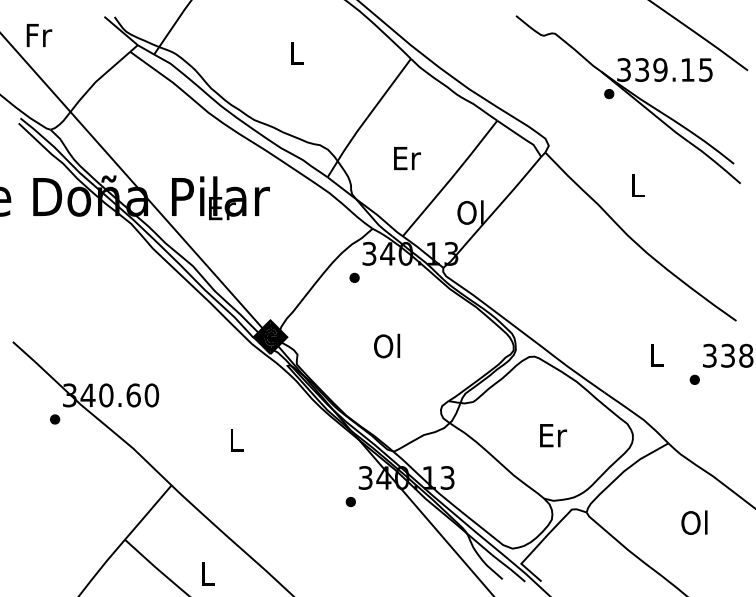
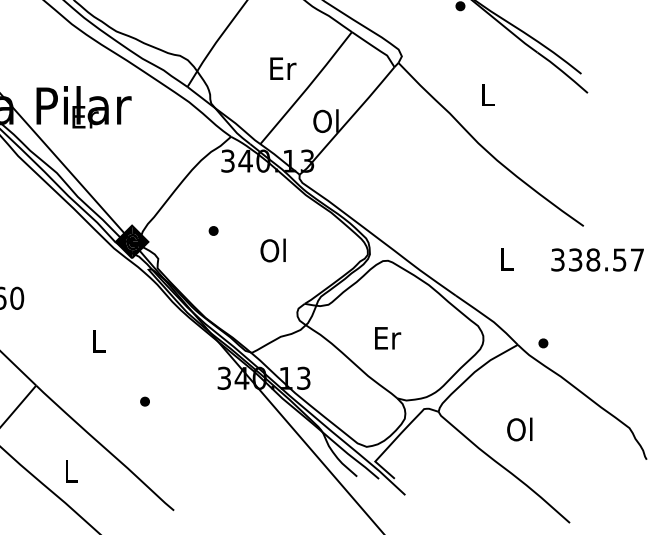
text: (407, 158) -> (283, 68), moved
part: (354, 277) -> (213, 230), moved
text: (387, 345) -> (273, 249), moved
part: (694, 379) -> (543, 343), moved
text: (553, 435) -> (388, 338), moved
part: (350, 502) -> (144, 402), moved
text: (694, 522) -> (519, 429), moved

